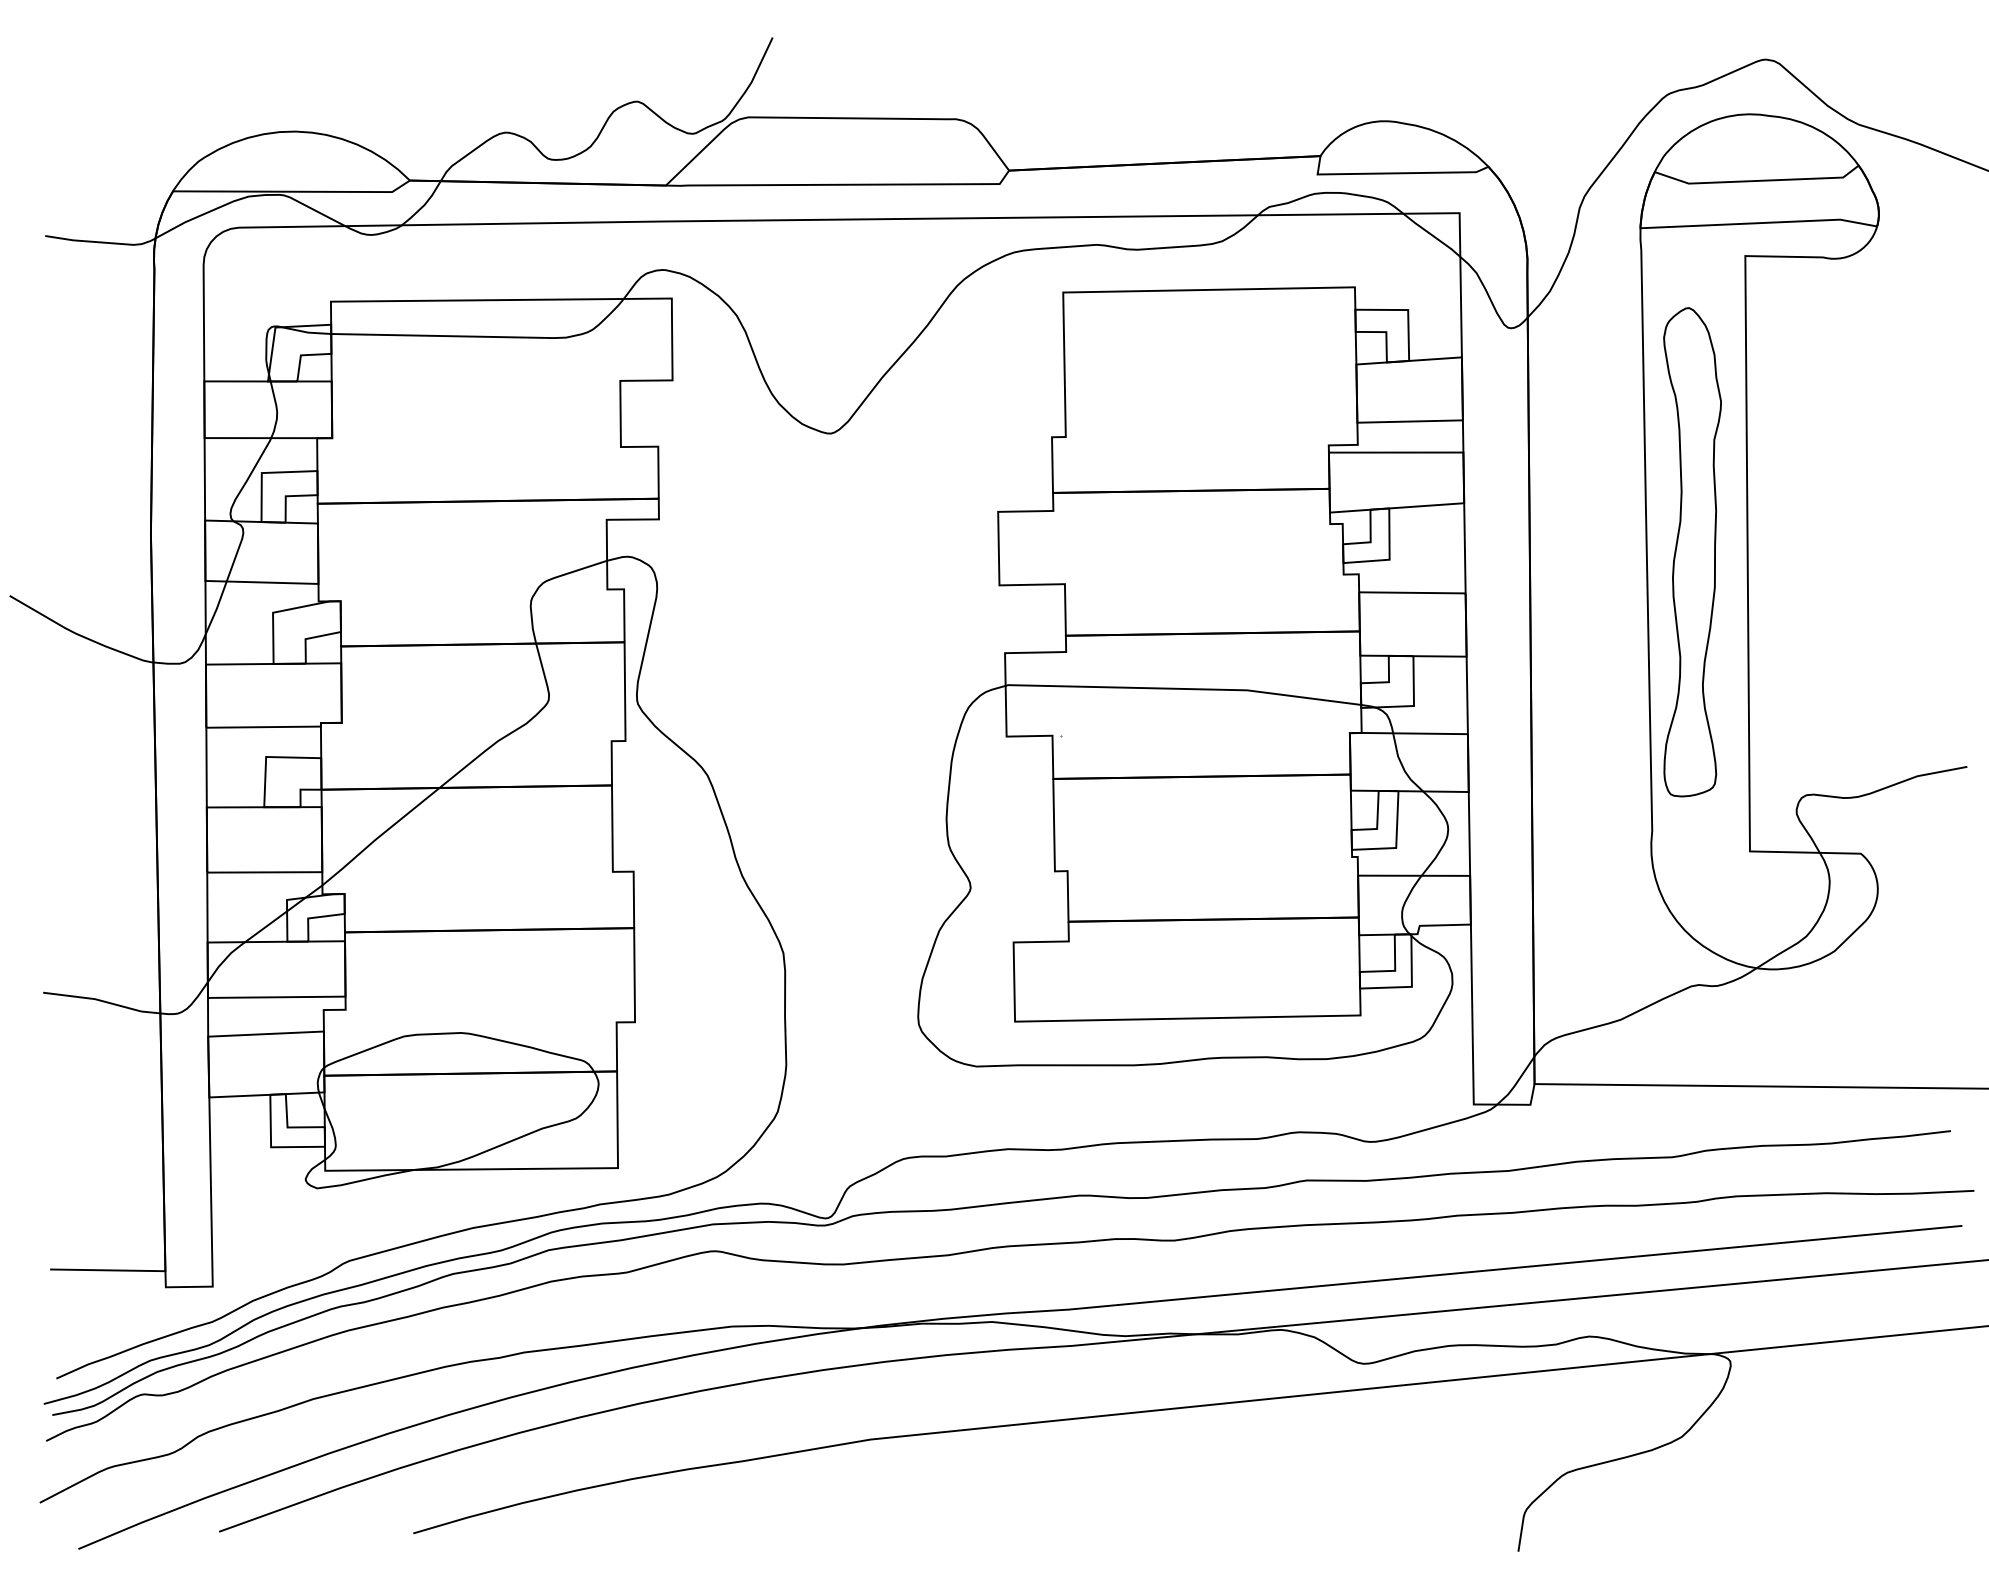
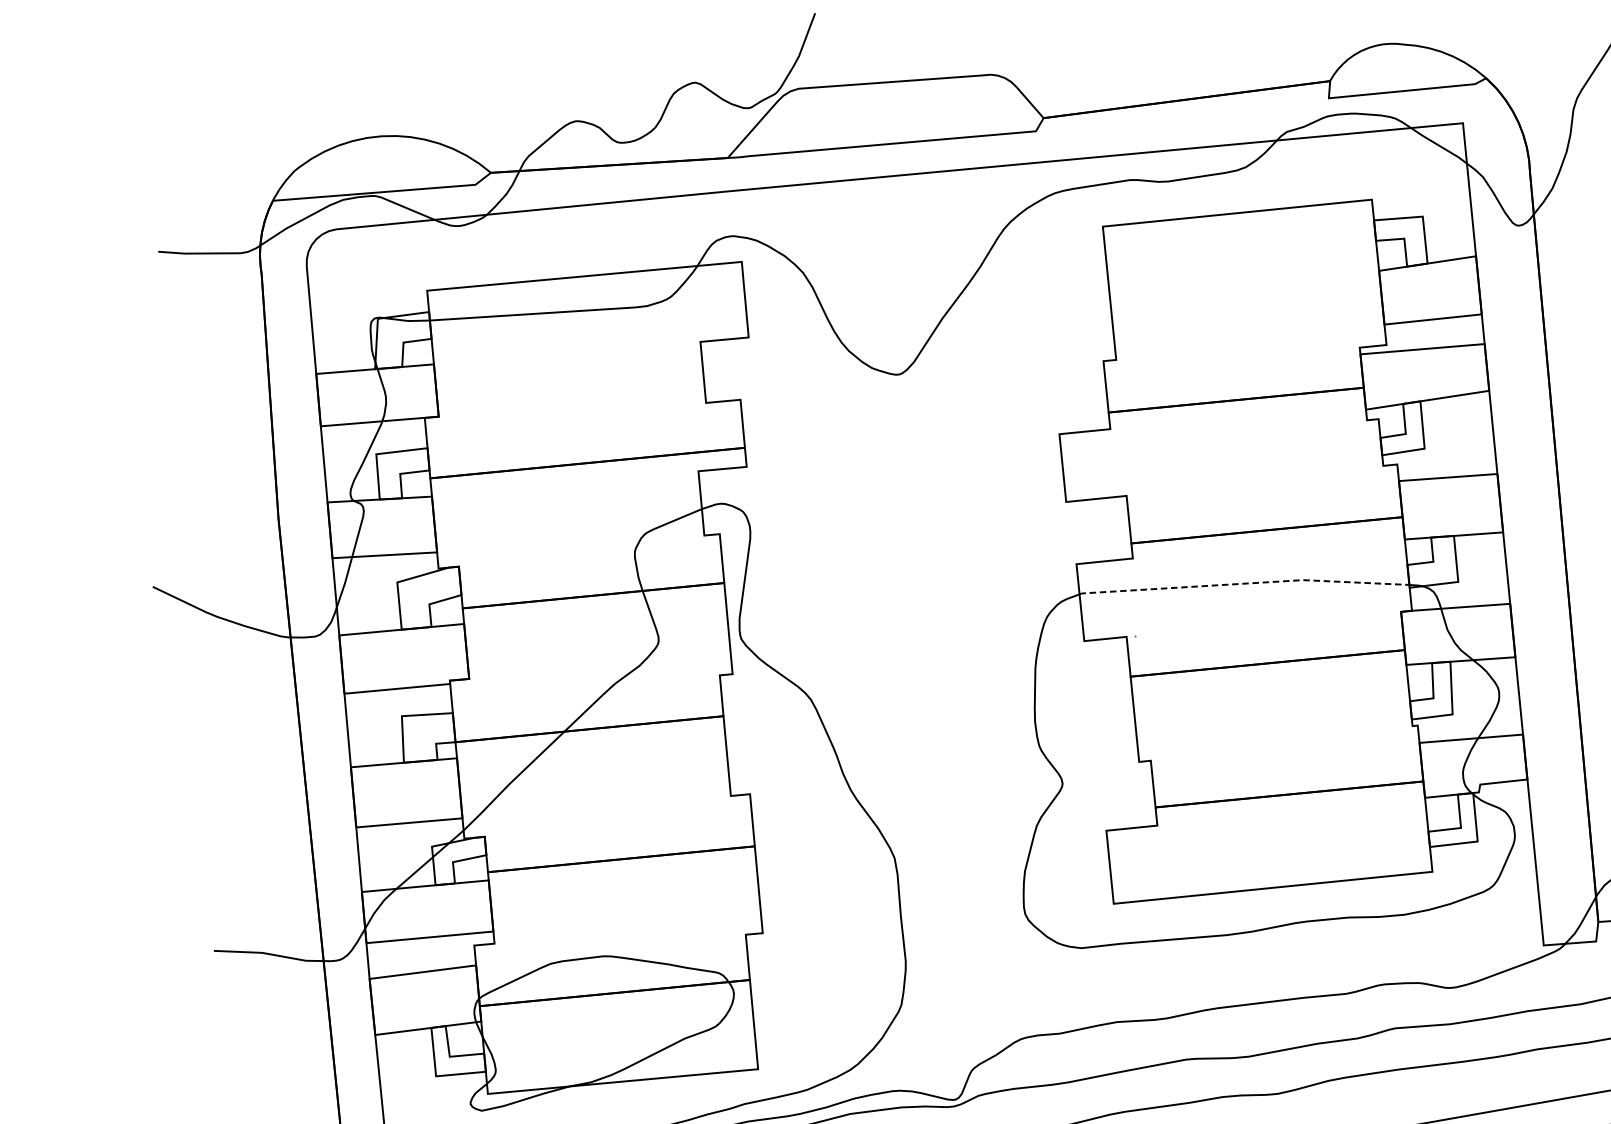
line: (1183, 688) -> (1244, 583), solid -> dashed

